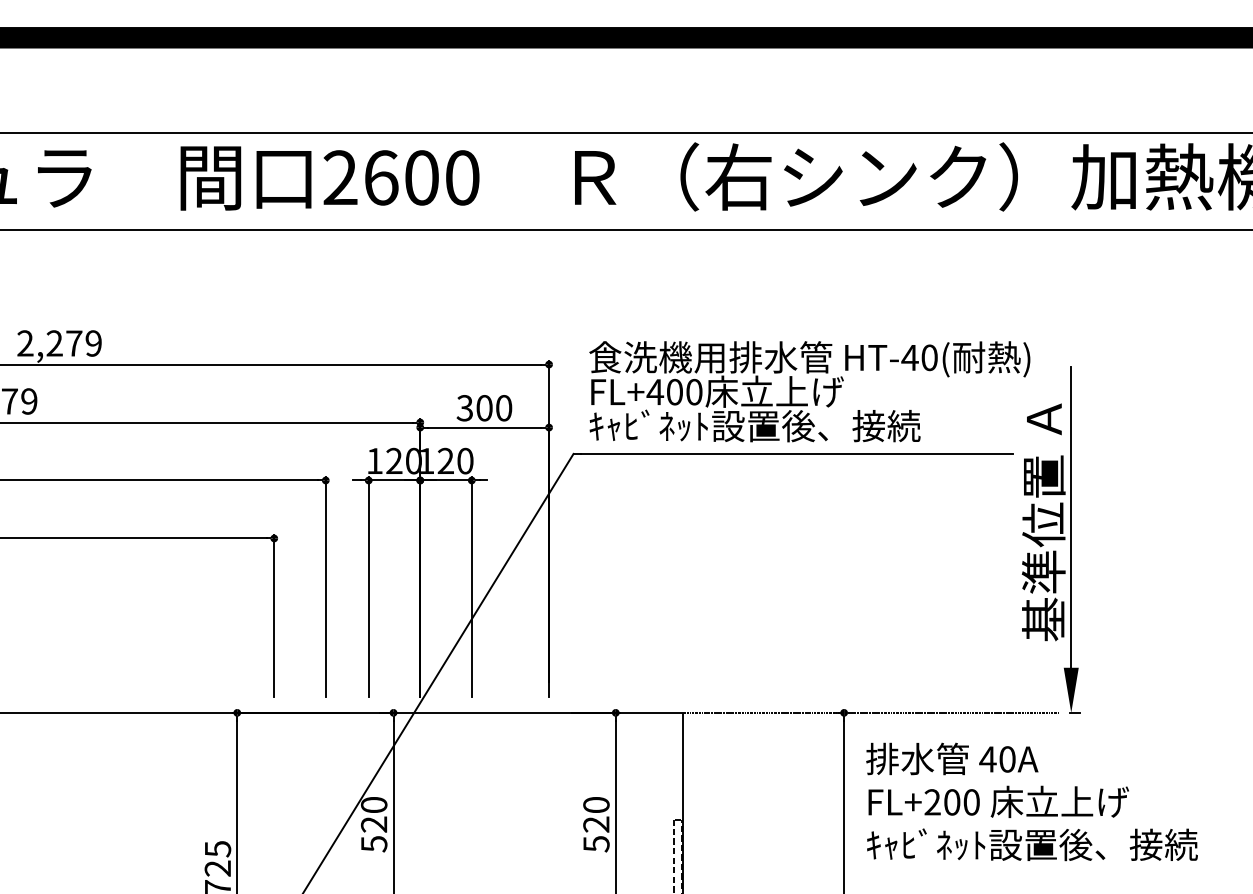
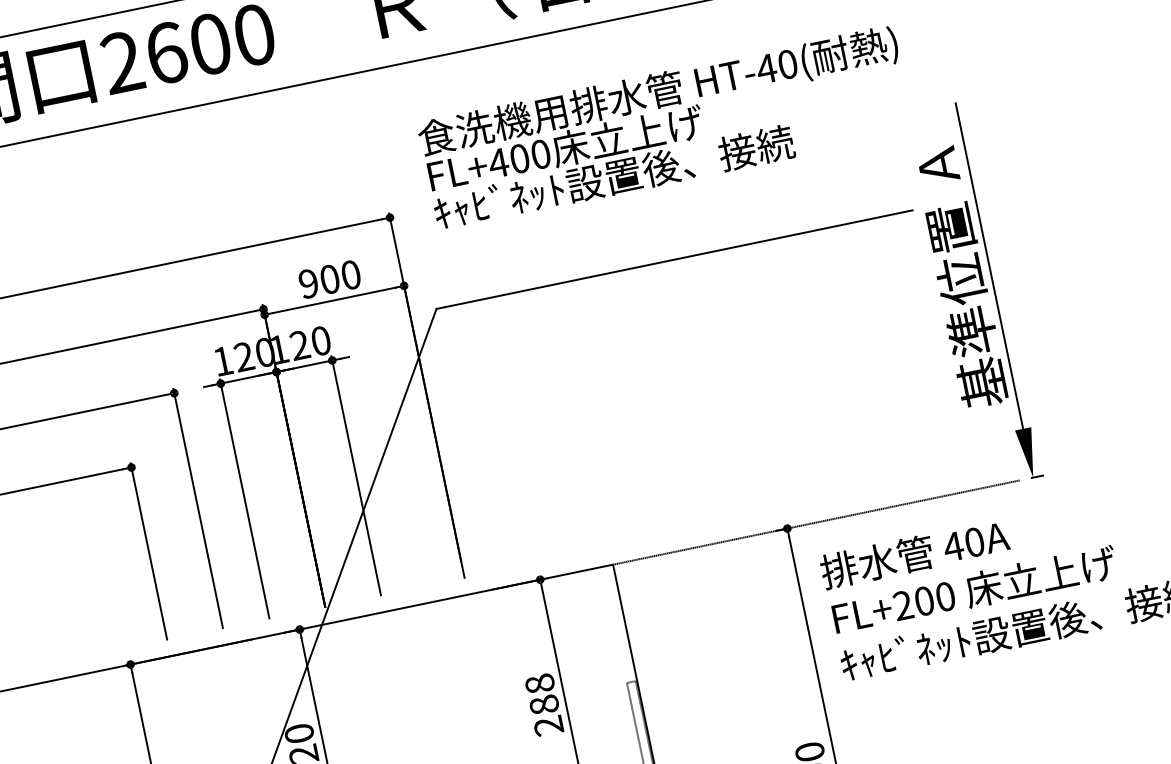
text: (809, 391) -> (665, 127), moved
text: (464, 408) -> (308, 284), 300 -> 900
text: (596, 824) -> (544, 704), 520 -> 288

